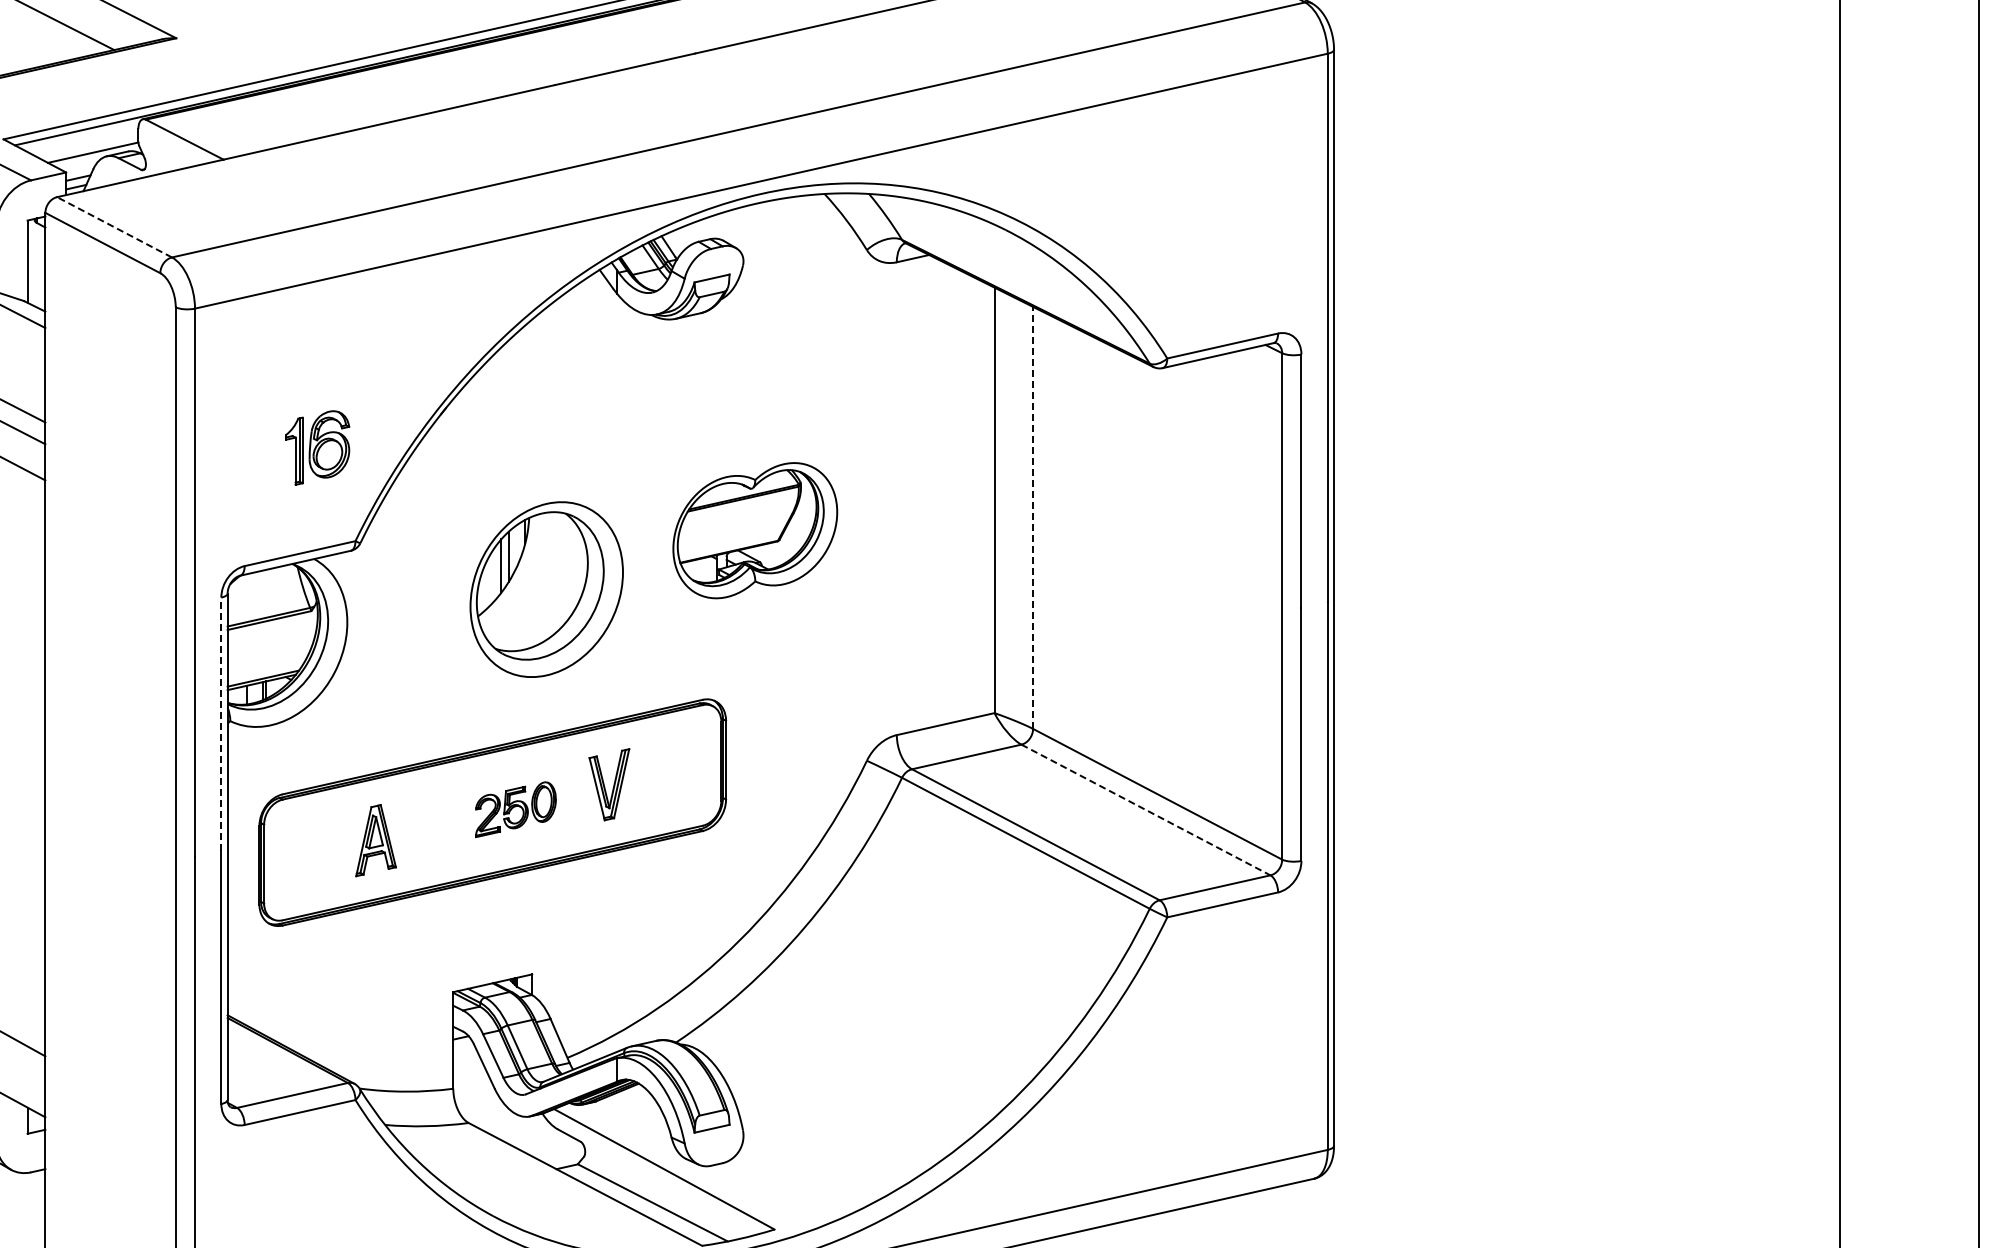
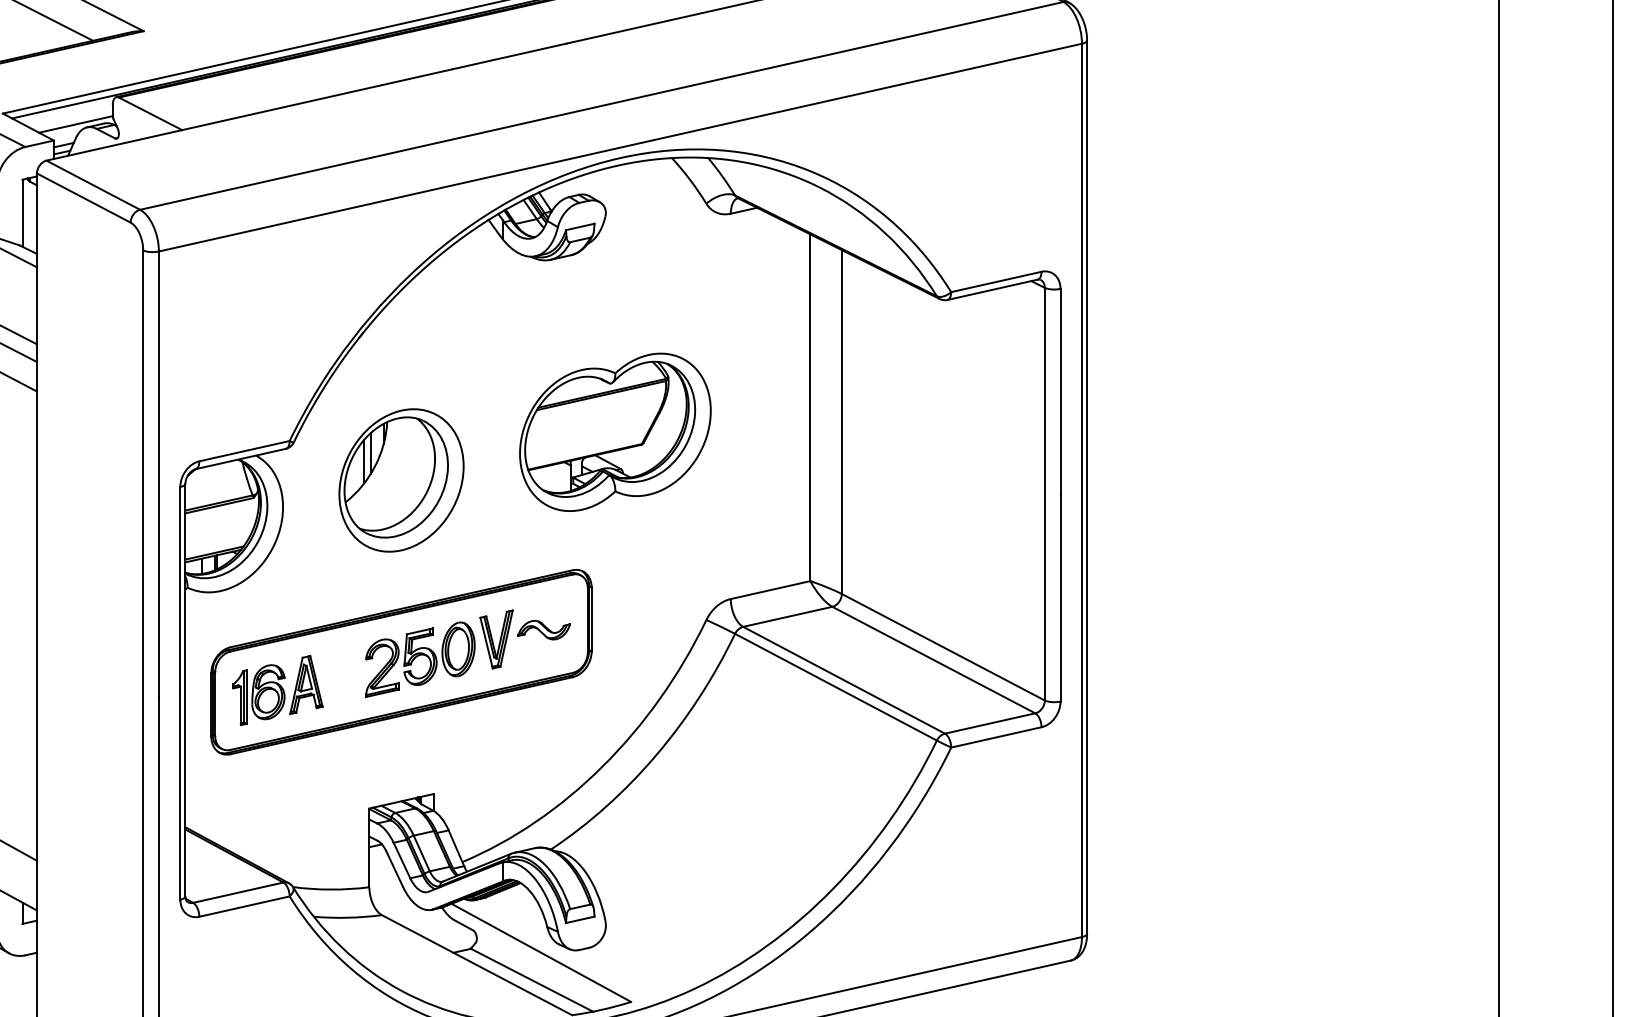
line: (114, 227) -> (93, 185), dashed -> solid
part: (317, 447) -> (258, 694), moved
line: (1033, 517) -> (842, 421), dashed -> solid
part: (755, 530) -> (615, 432), size x1.43
part: (546, 589) -> (401, 480), moved
line: (221, 724) -> (180, 590), dashed -> solid
part: (667, 773) -> (543, 630), added
part: (515, 809) -> (420, 659), size x1.67
line: (1145, 810) -> (933, 660), dashed -> solid

